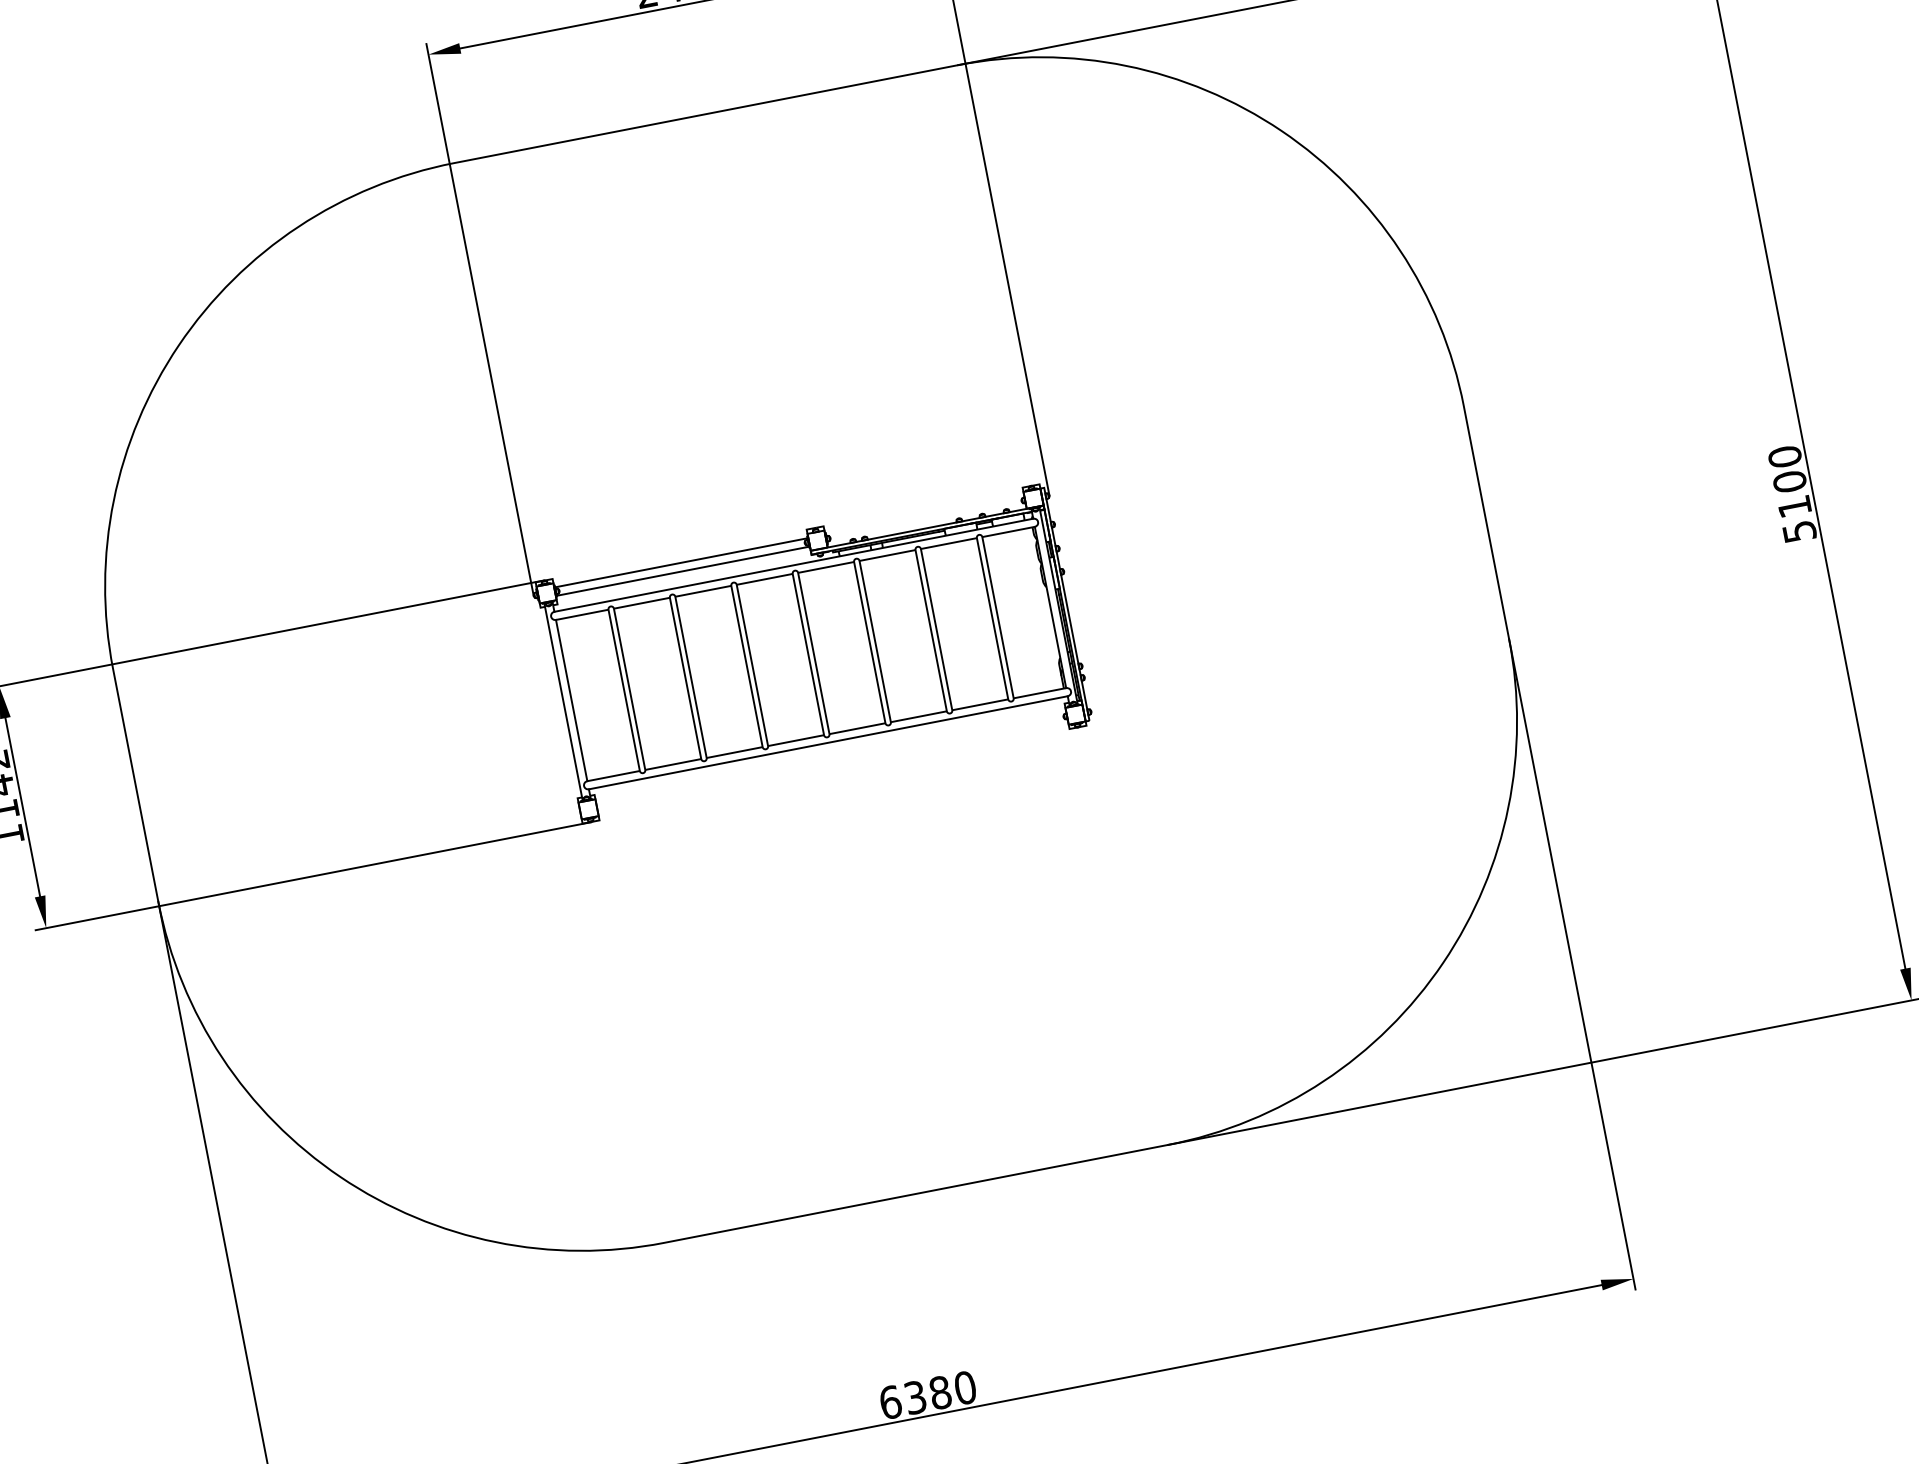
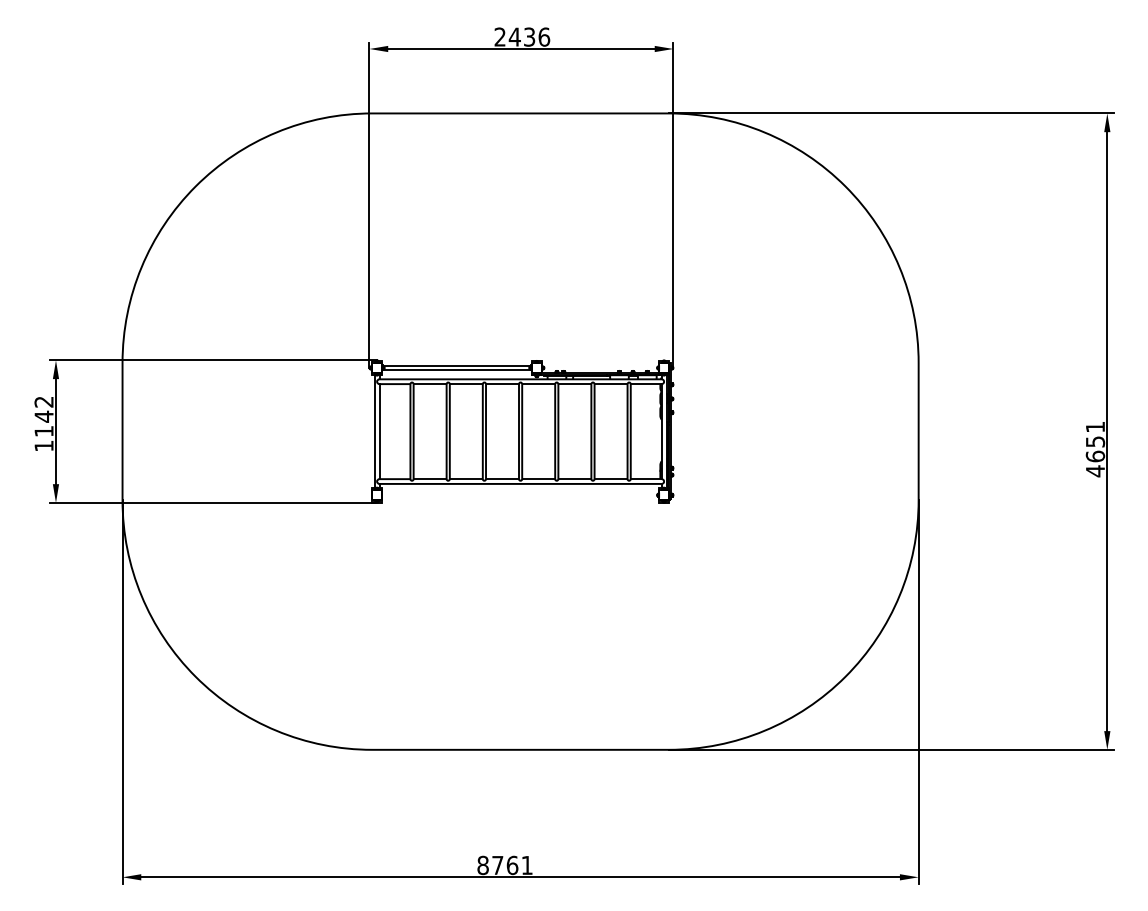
text: (1792, 494) -> (1095, 449), 5100 -> 4651
text: (926, 1395) -> (504, 865), 6380 -> 8761

